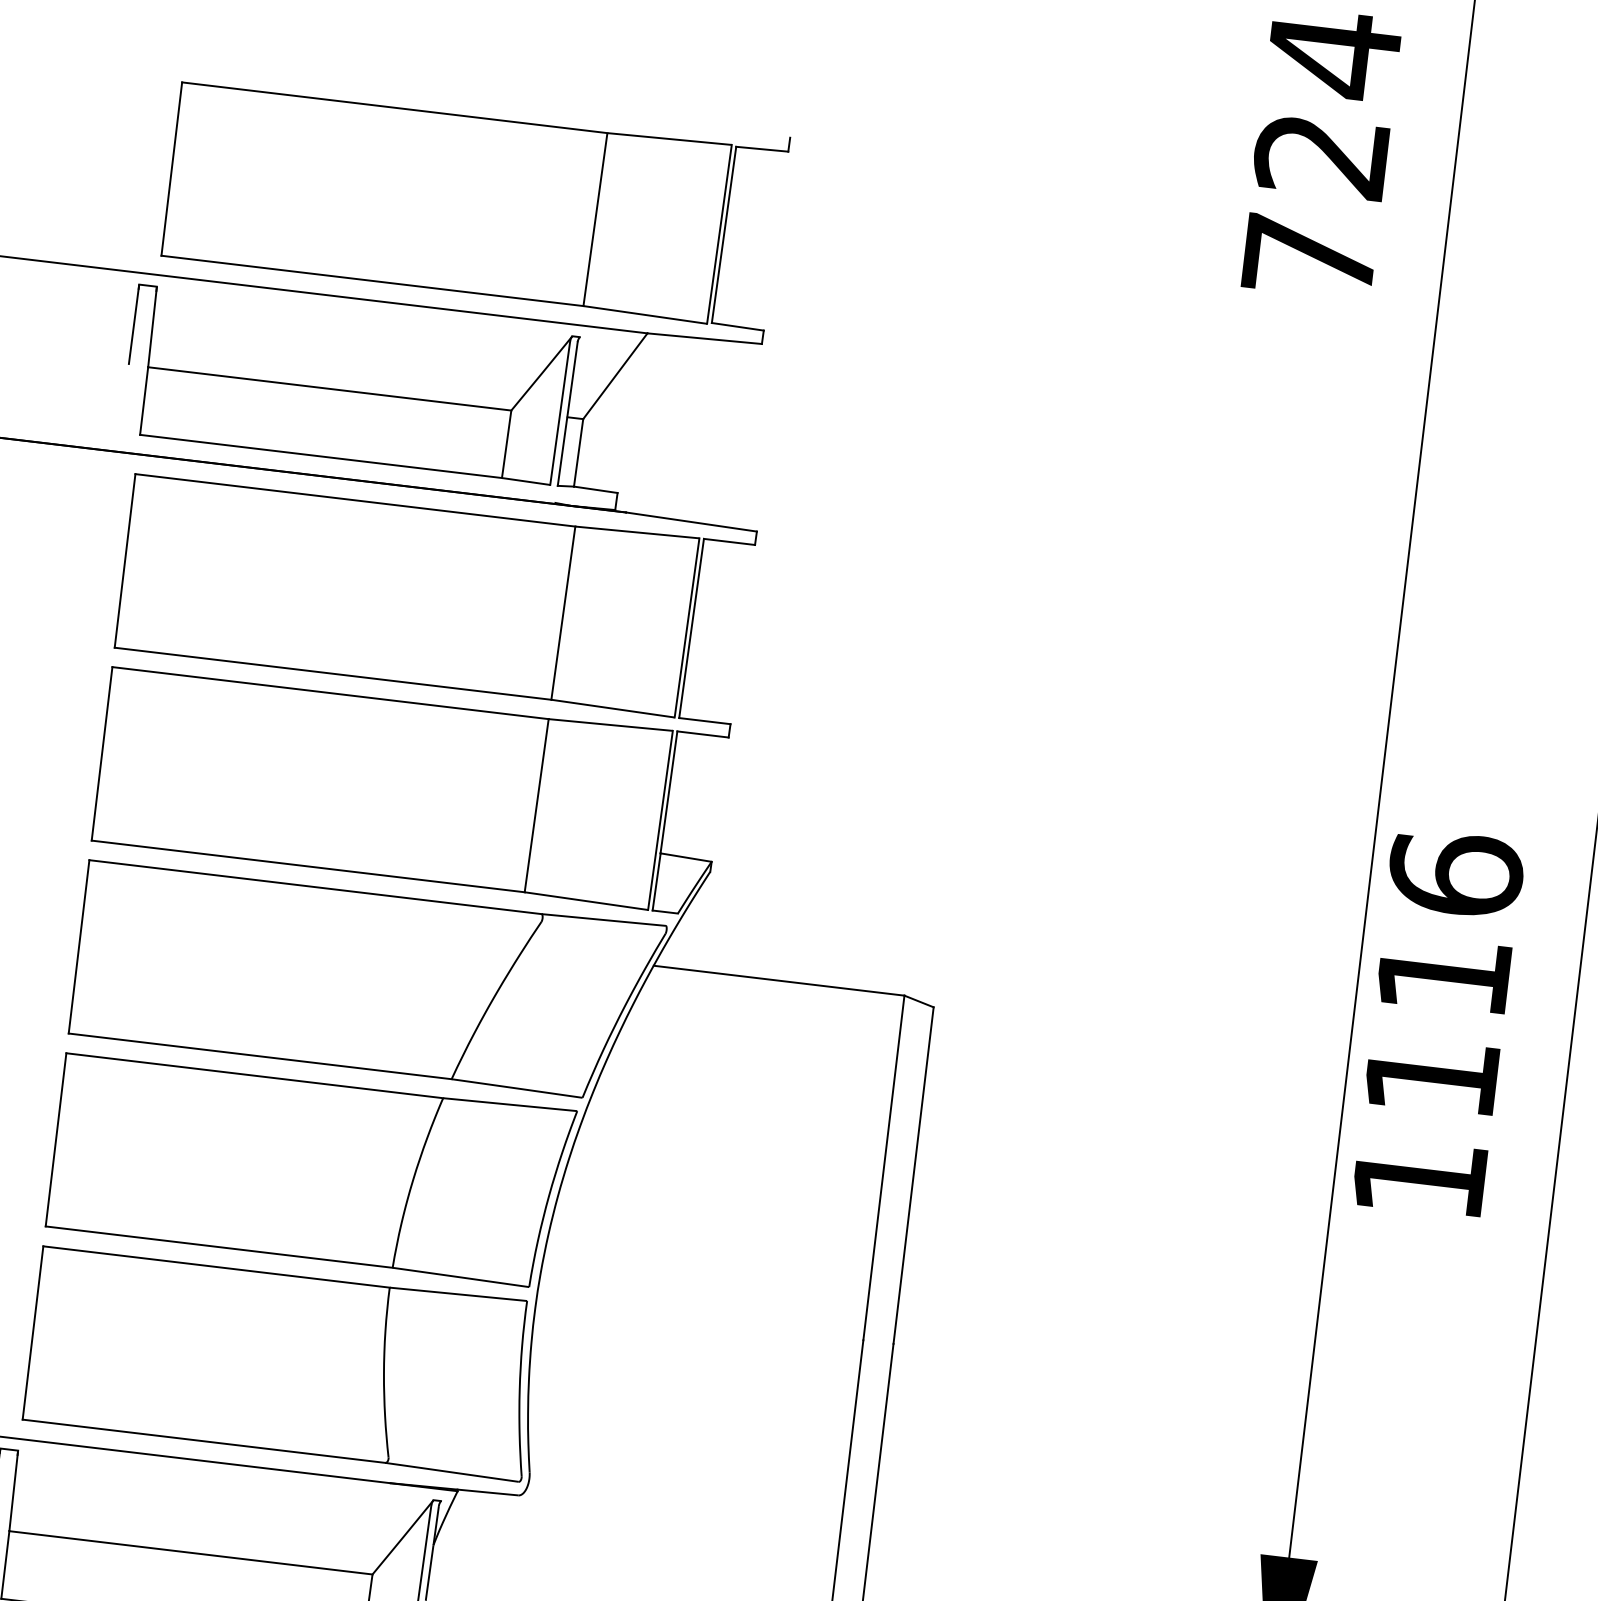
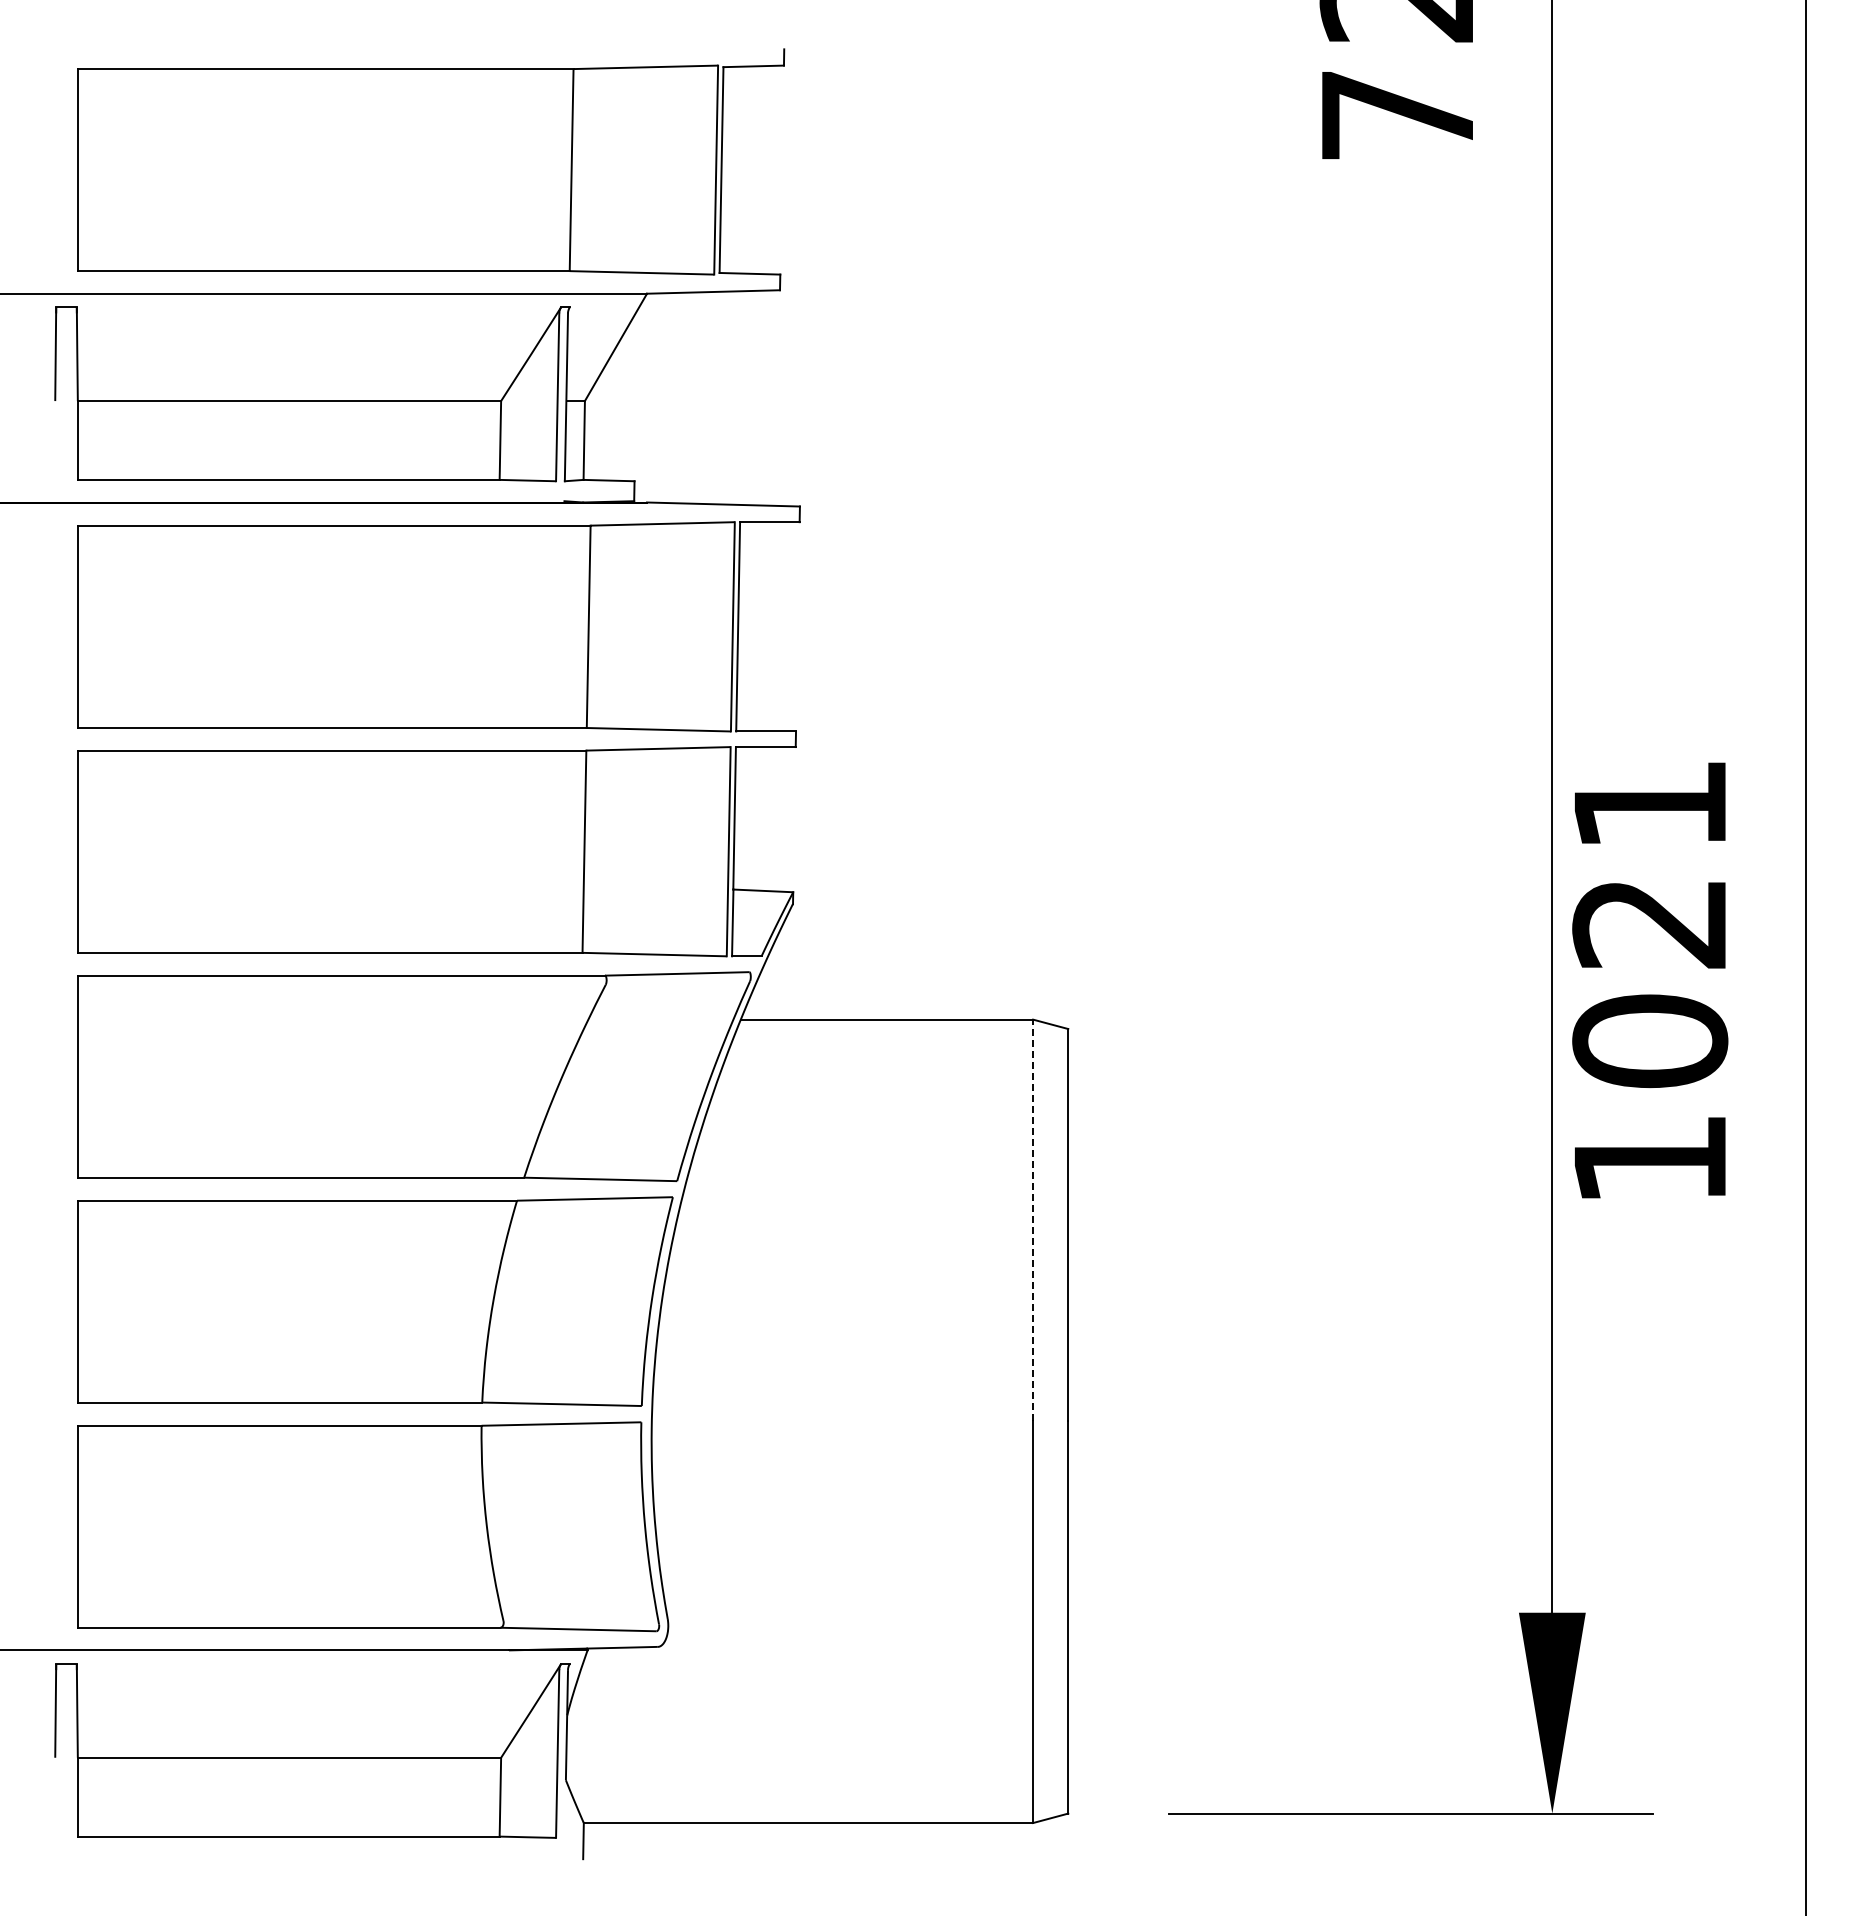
text: (1444, 975) -> (1650, 922), 1116 -> 1021
line: (884, 1168) -> (1033, 1220), solid -> dashed

